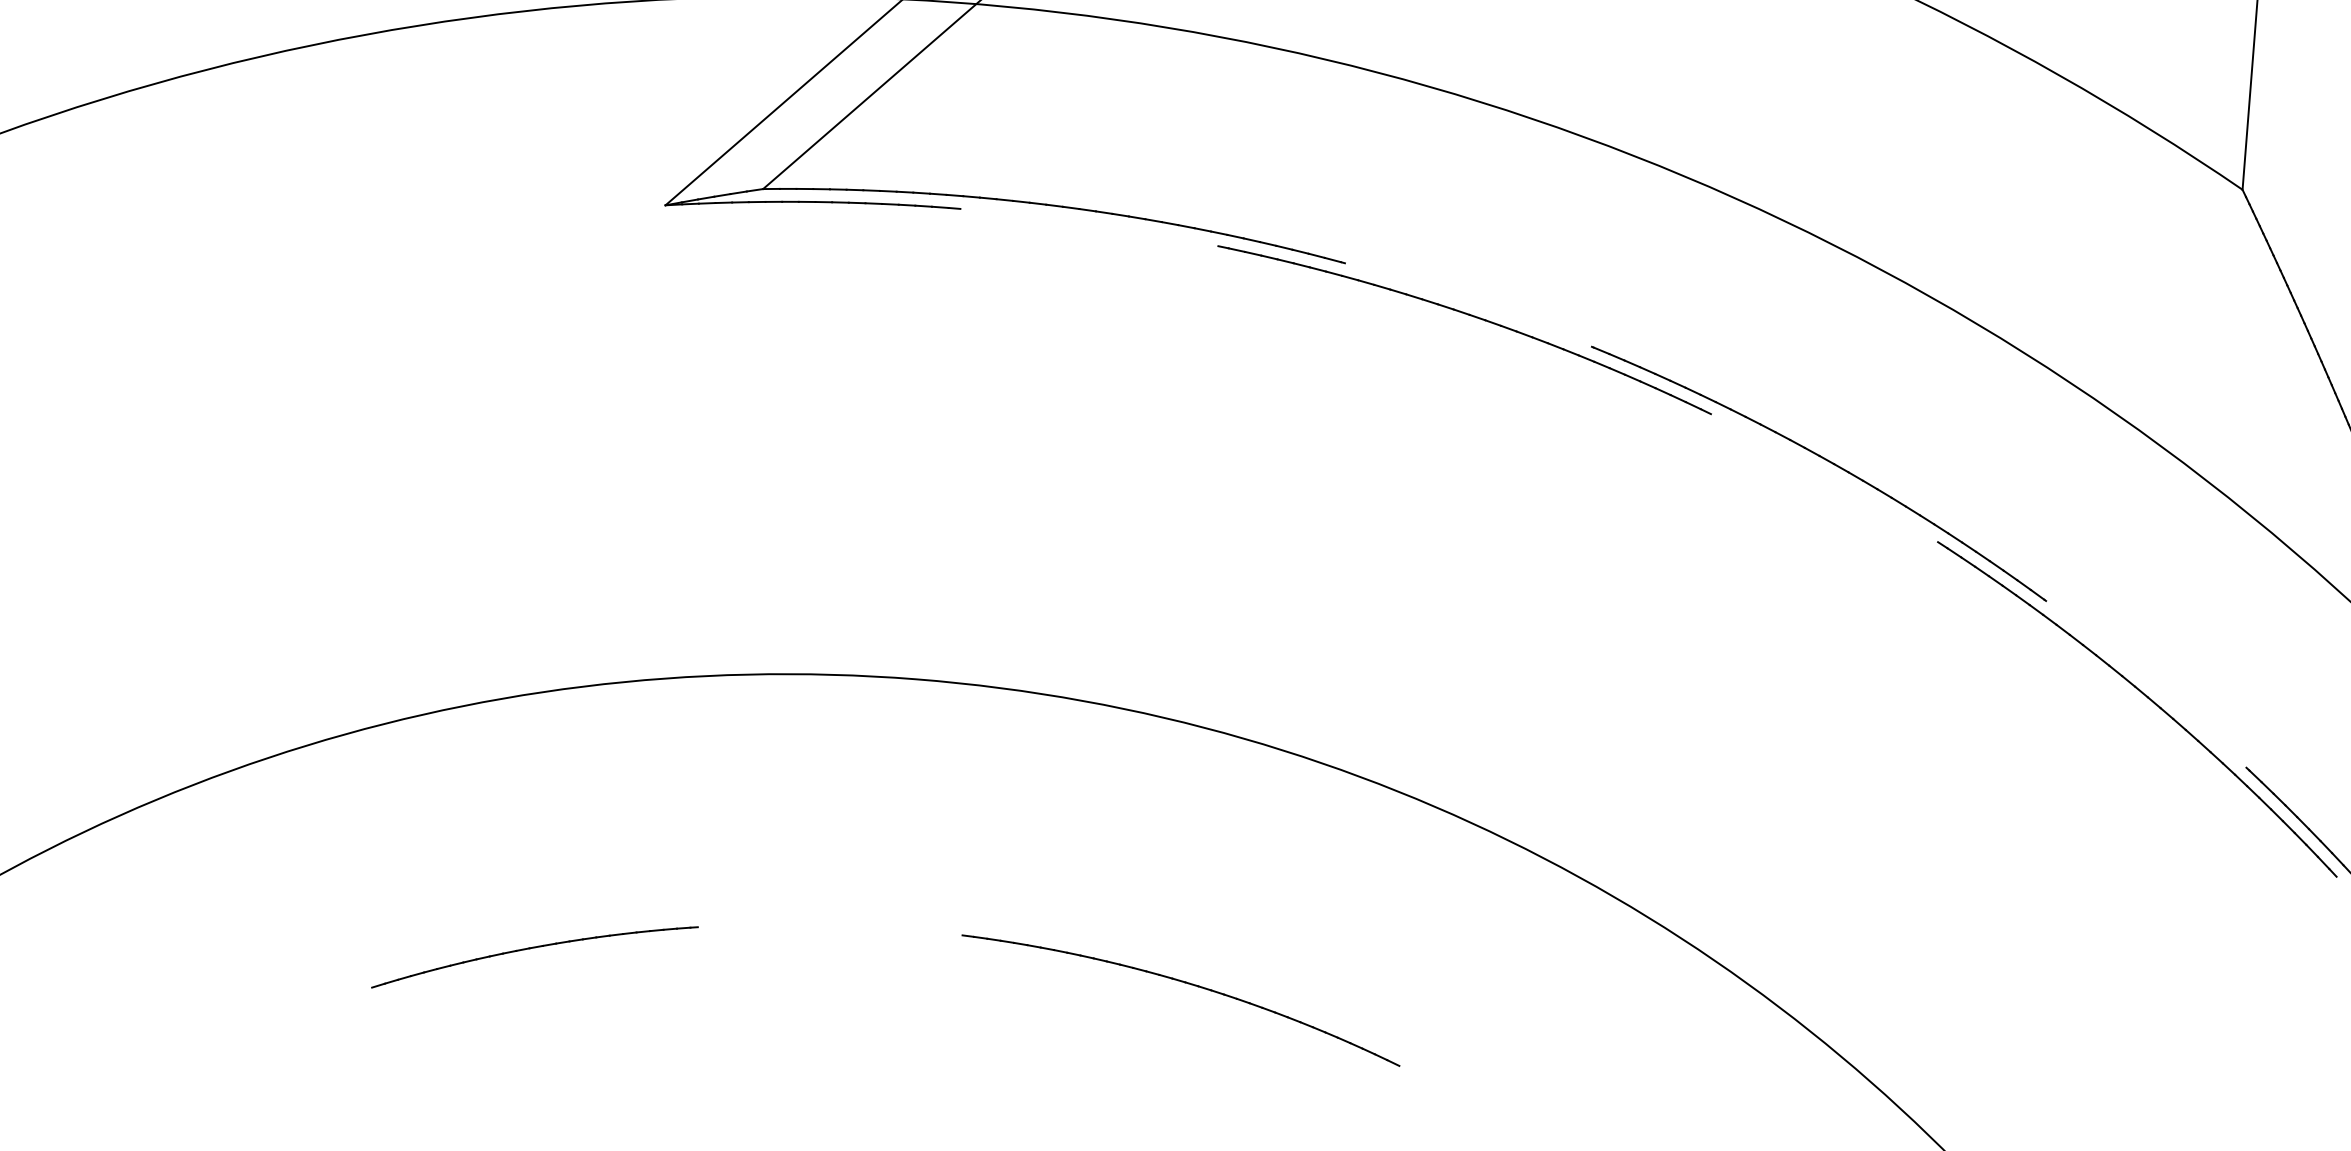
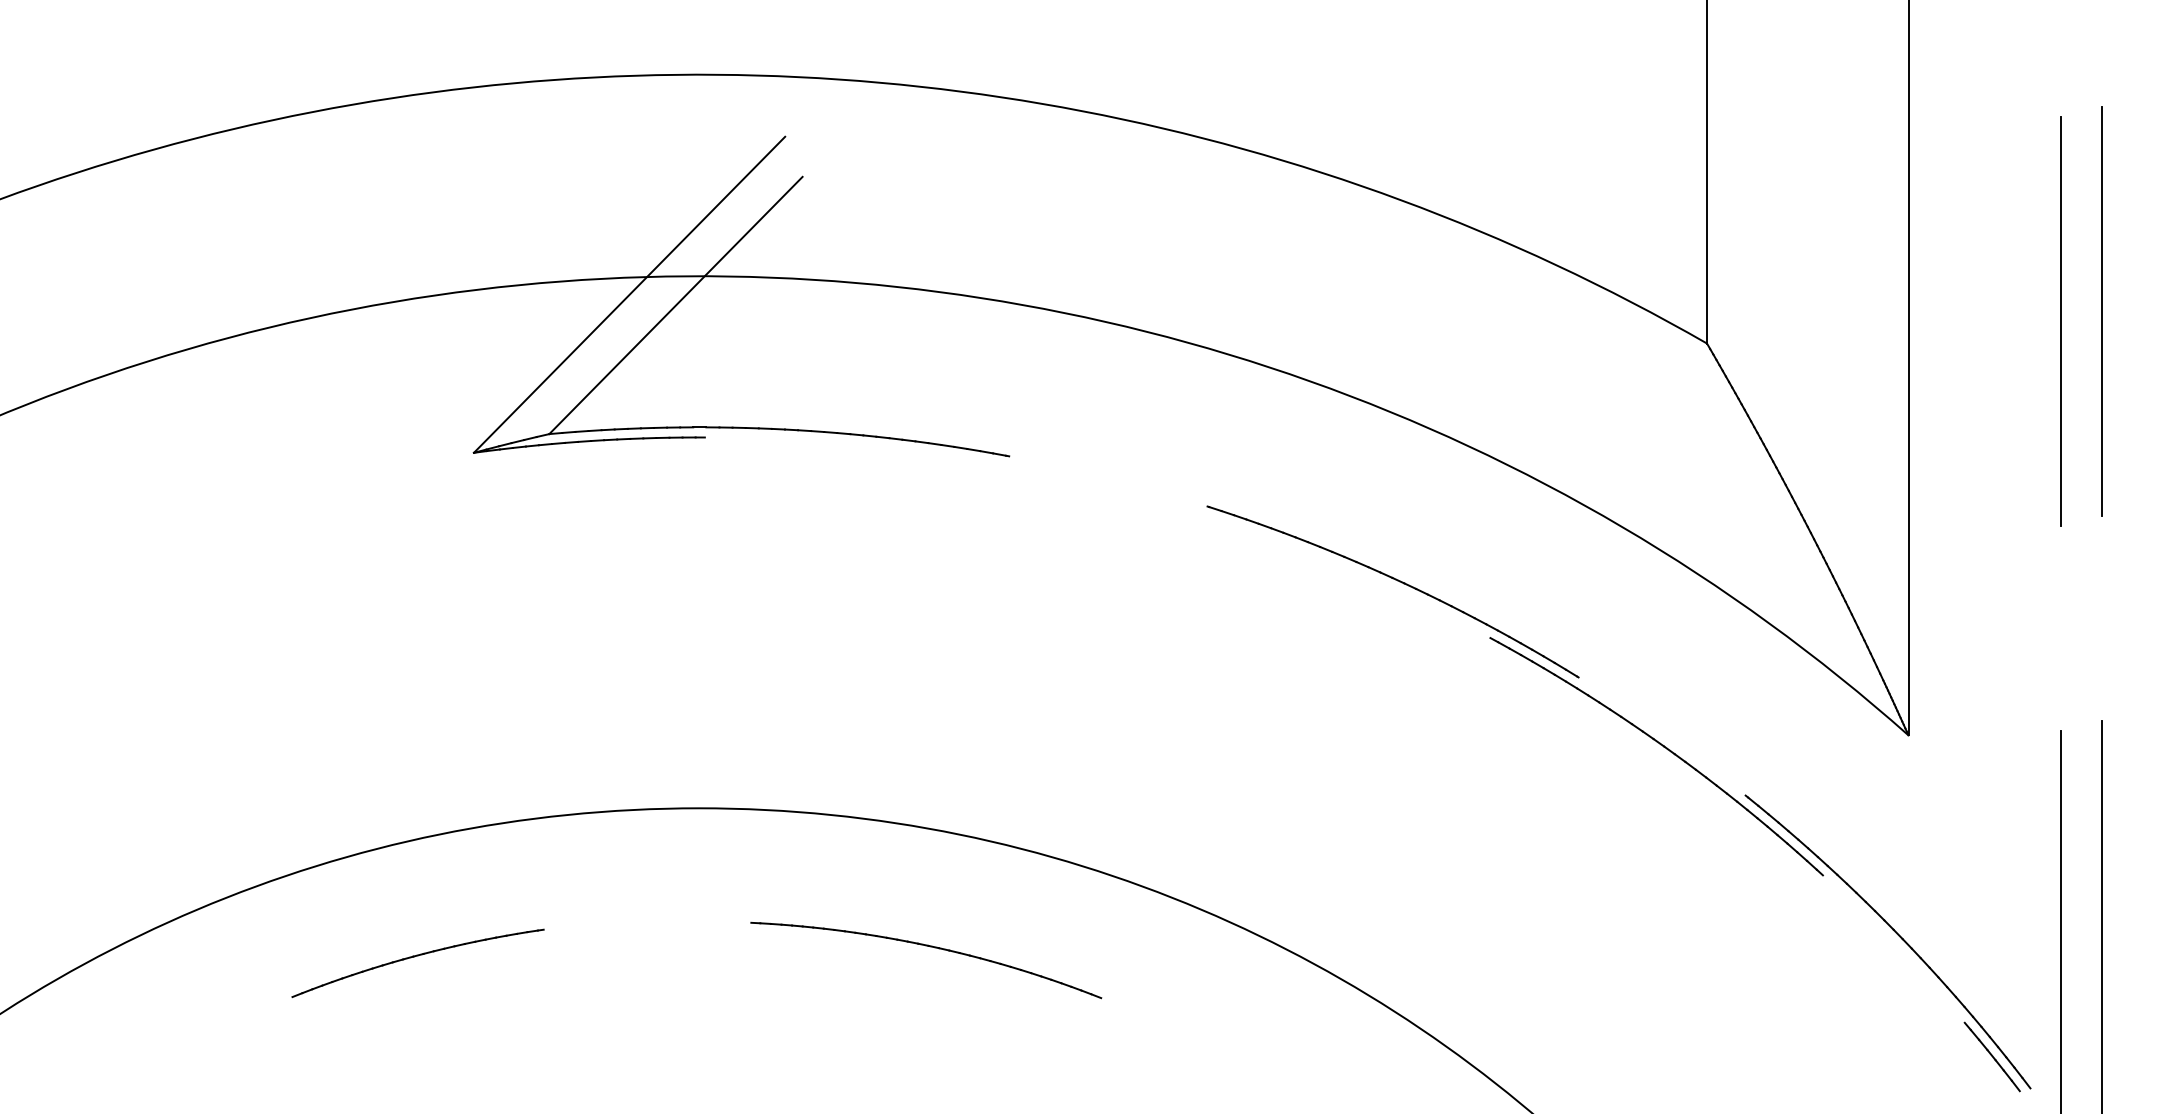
part: (1470, 316) -> (1110, 490), removed
part: (534, 956) -> (417, 962), moved
part: (1187, 984) -> (930, 947), moved

